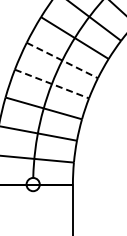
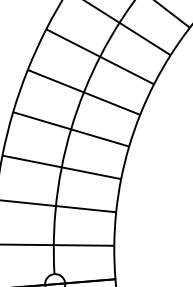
line: (62, 60) -> (84, 92), dashed -> solid
line: (51, 84) -> (70, 130), dashed -> solid

